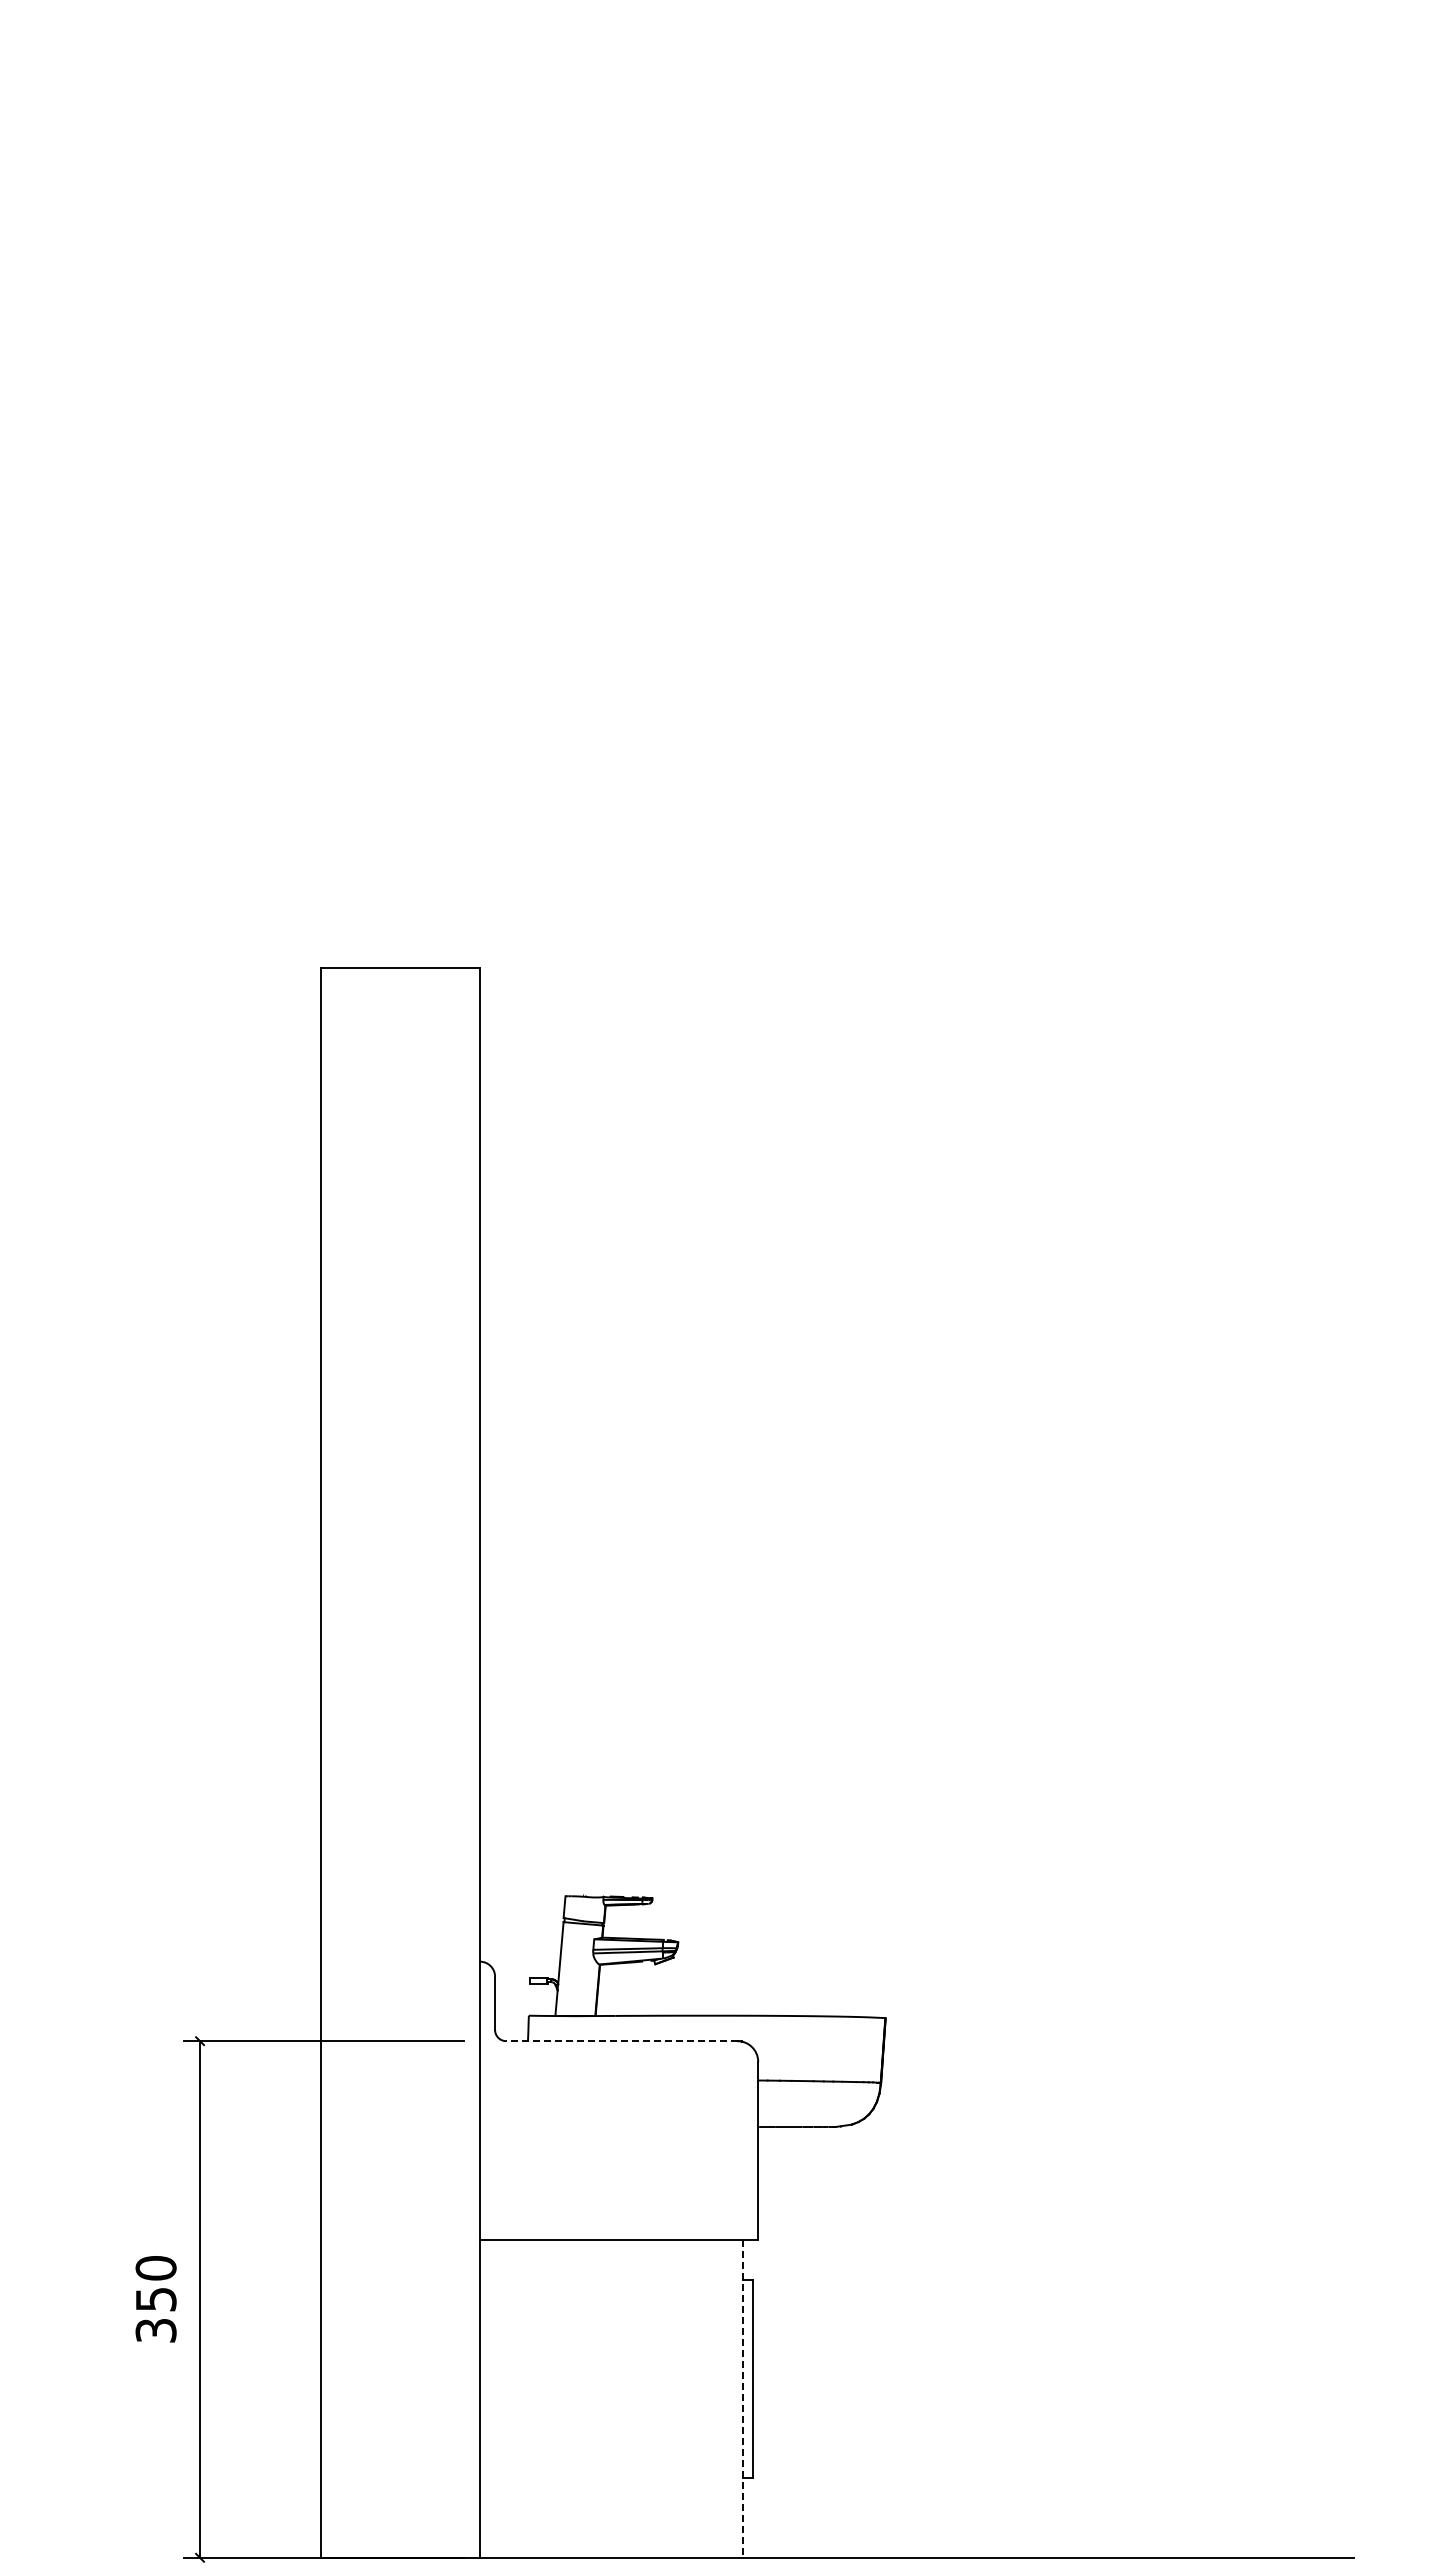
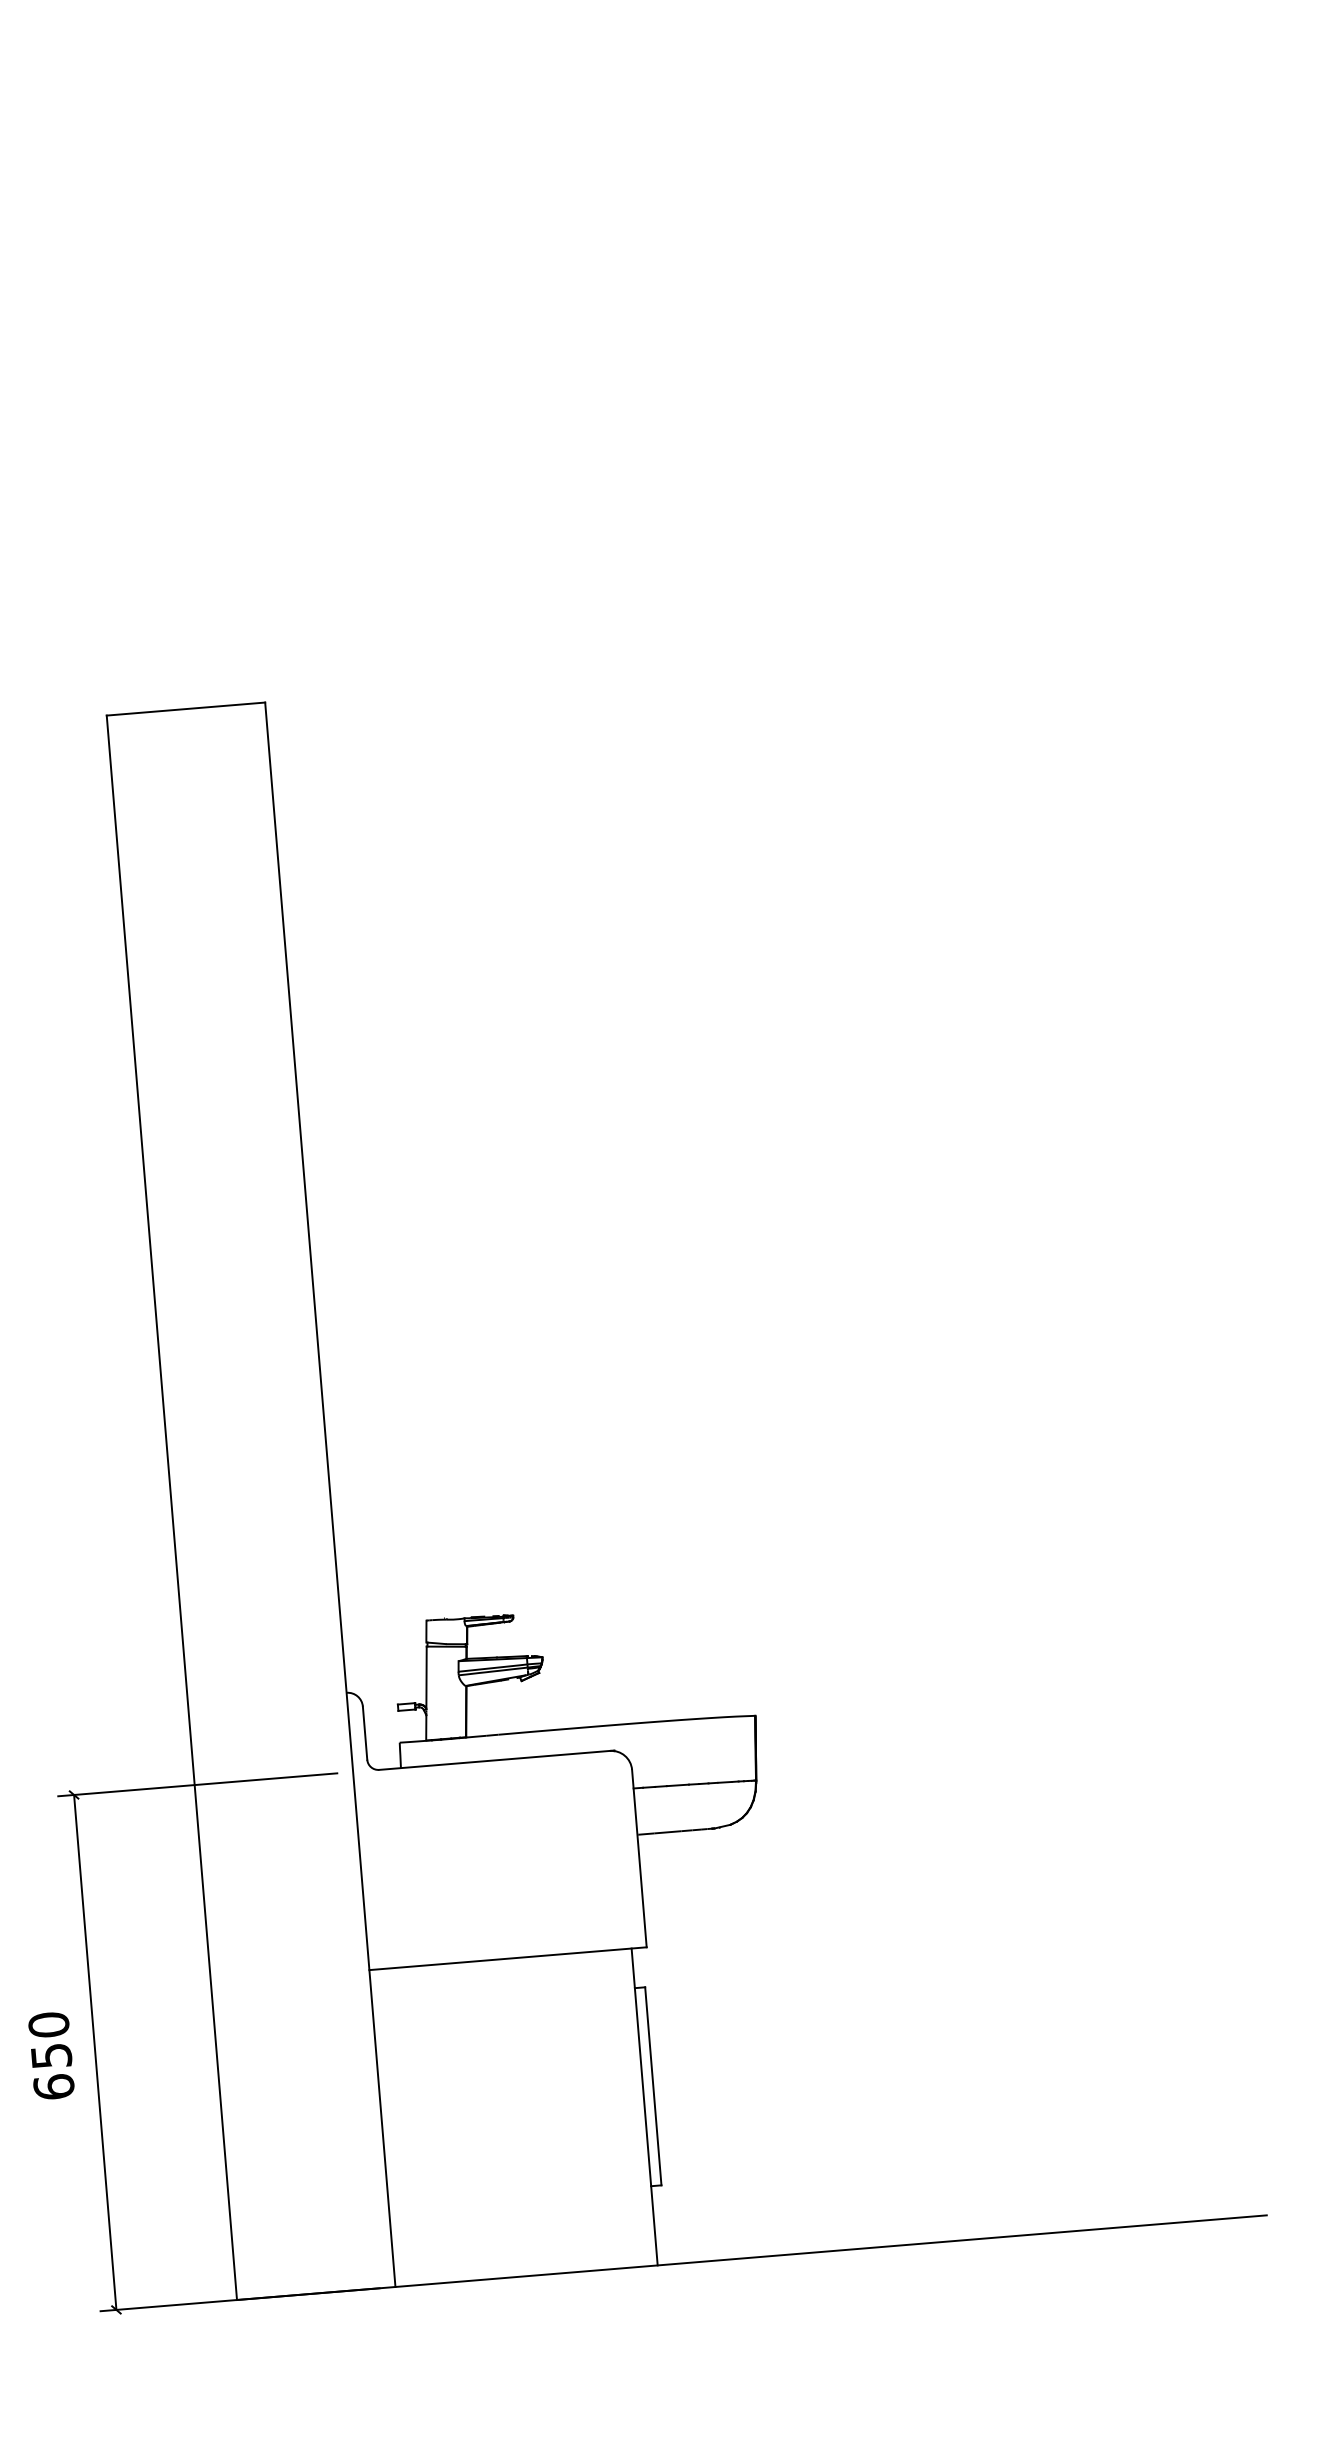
line: (621, 2041) -> (494, 1760), dashed -> solid
text: (155, 2330) -> (53, 2087), 350 -> 650
line: (743, 2398) -> (645, 2106), dashed -> solid

